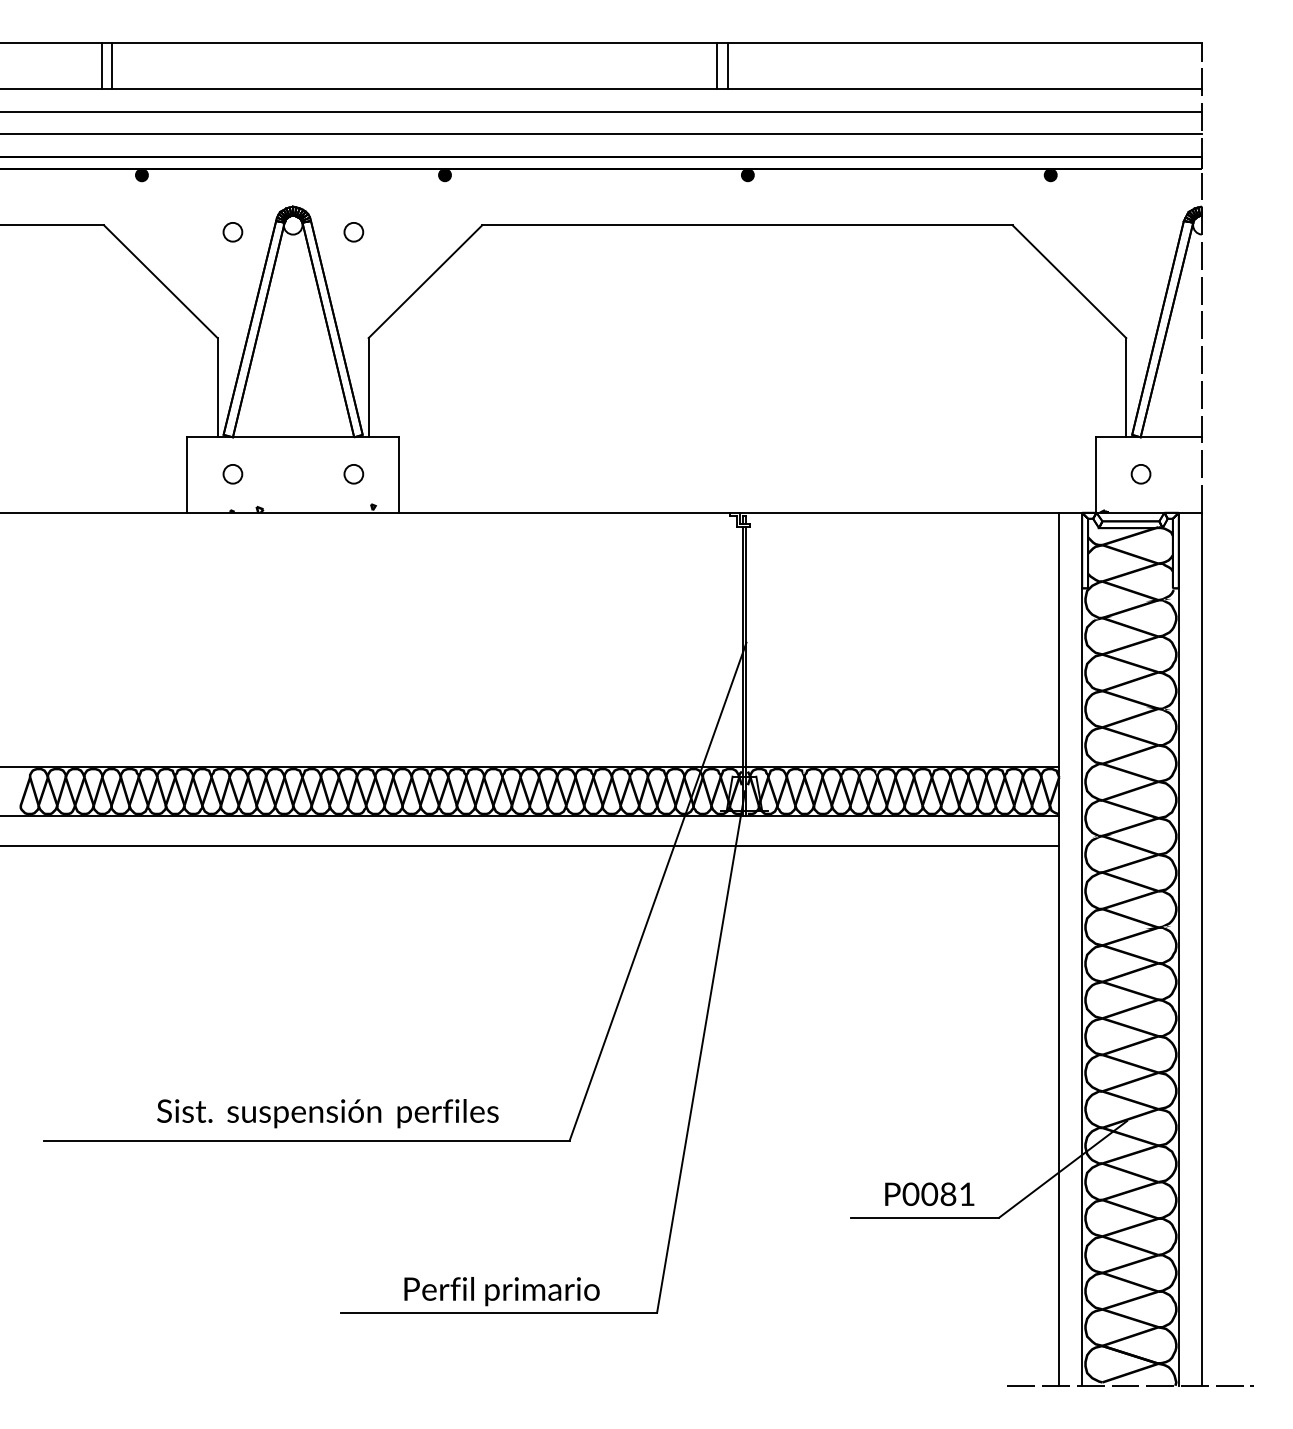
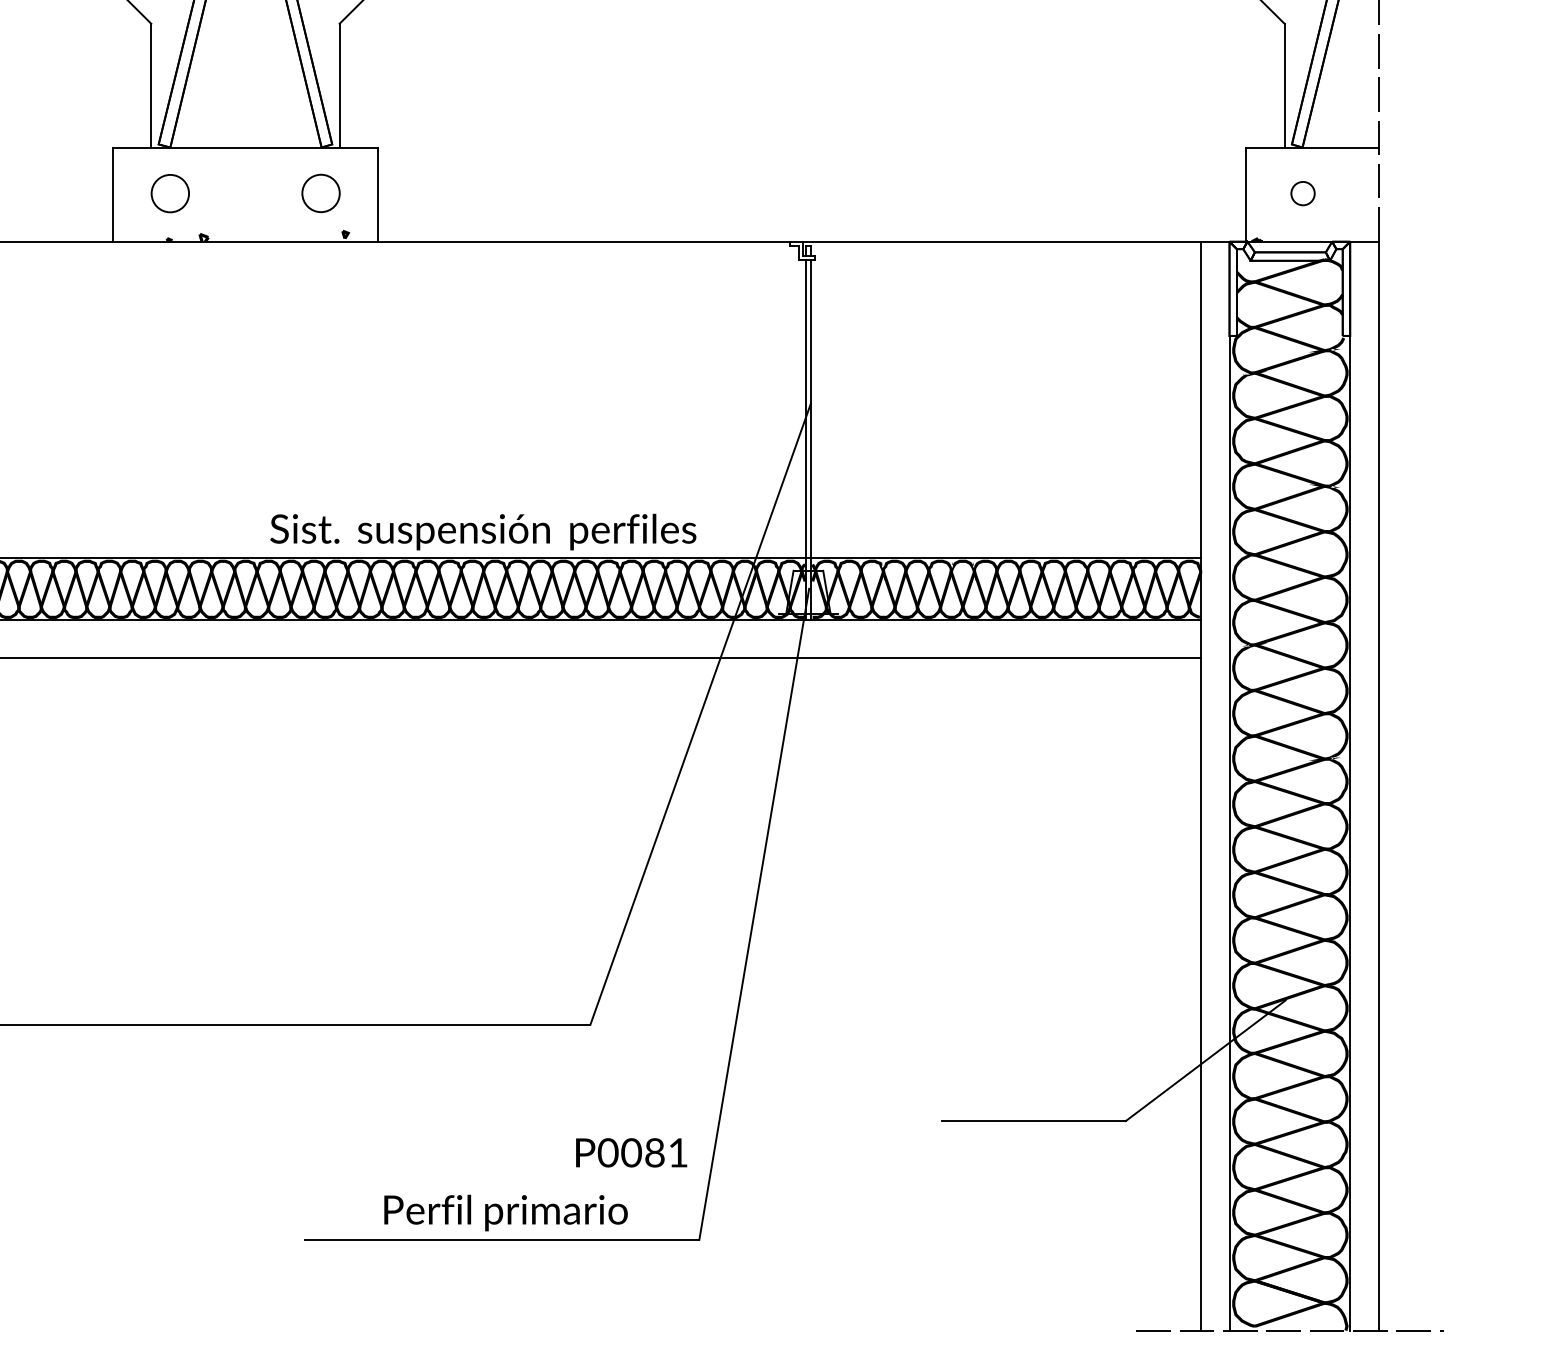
circle: (232, 473) -> (169, 192), size x1.6
circle: (353, 474) -> (320, 193), size x1.6
text: (327, 1113) -> (482, 531), moved
text: (929, 1194) -> (631, 1153), moved

